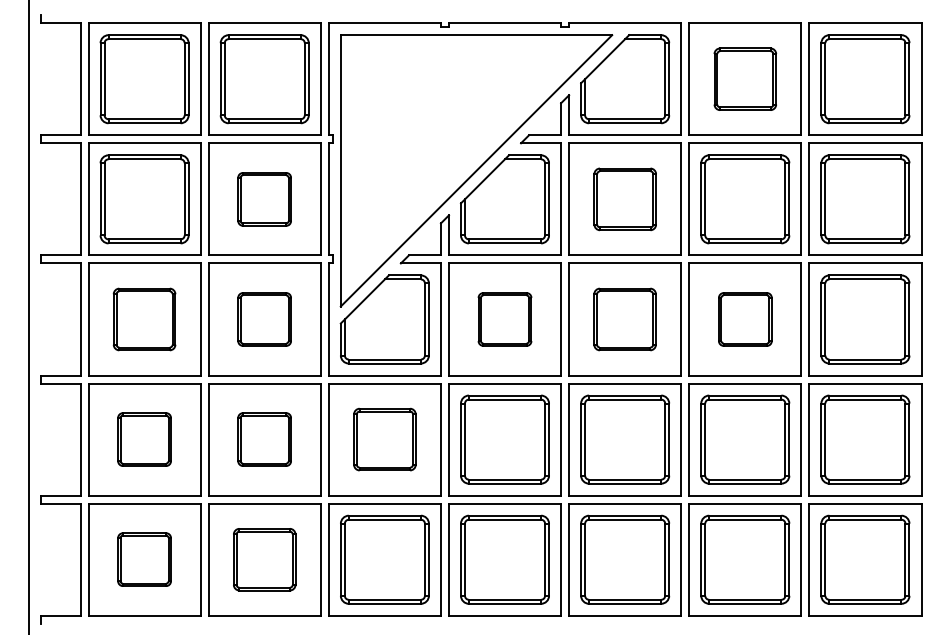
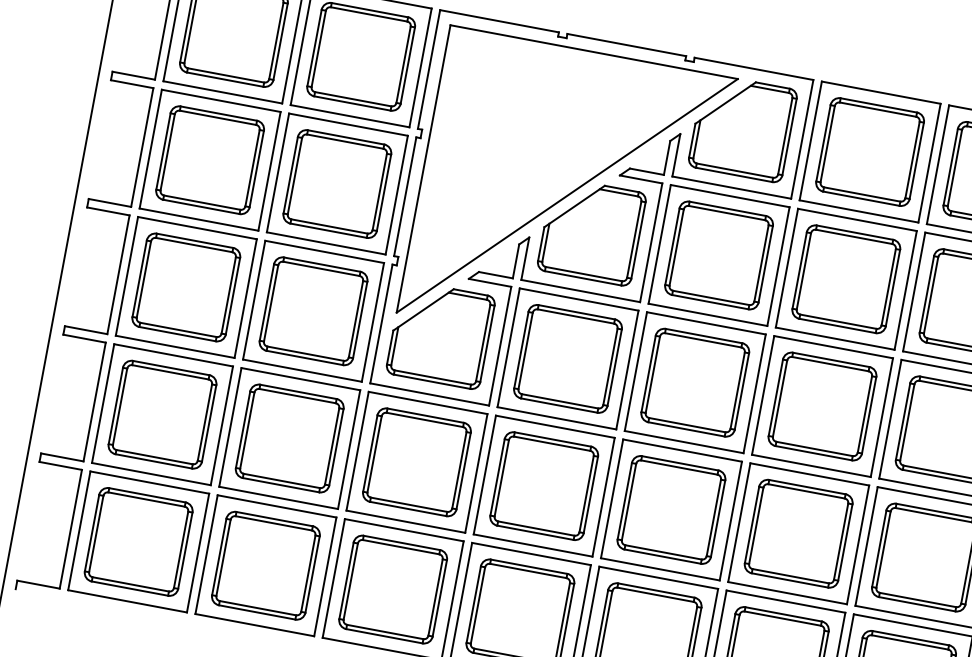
part: (745, 79) -> (870, 152), size x1.43
part: (264, 199) -> (337, 184), size x1.67
part: (625, 199) -> (719, 255), size x1.43
part: (144, 319) -> (186, 287), size x1.43
part: (264, 319) -> (313, 311), size x1.67
part: (504, 319) -> (567, 358), size x1.67
part: (624, 319) -> (694, 382), size x1.43
part: (745, 319) -> (822, 406), size x1.67
part: (144, 439) -> (162, 414), size x1.67
part: (264, 439) -> (289, 438), size x1.67
part: (384, 439) -> (416, 462), size x1.43
part: (144, 559) -> (138, 541), size x1.67
part: (264, 559) -> (265, 565), size x1.43

